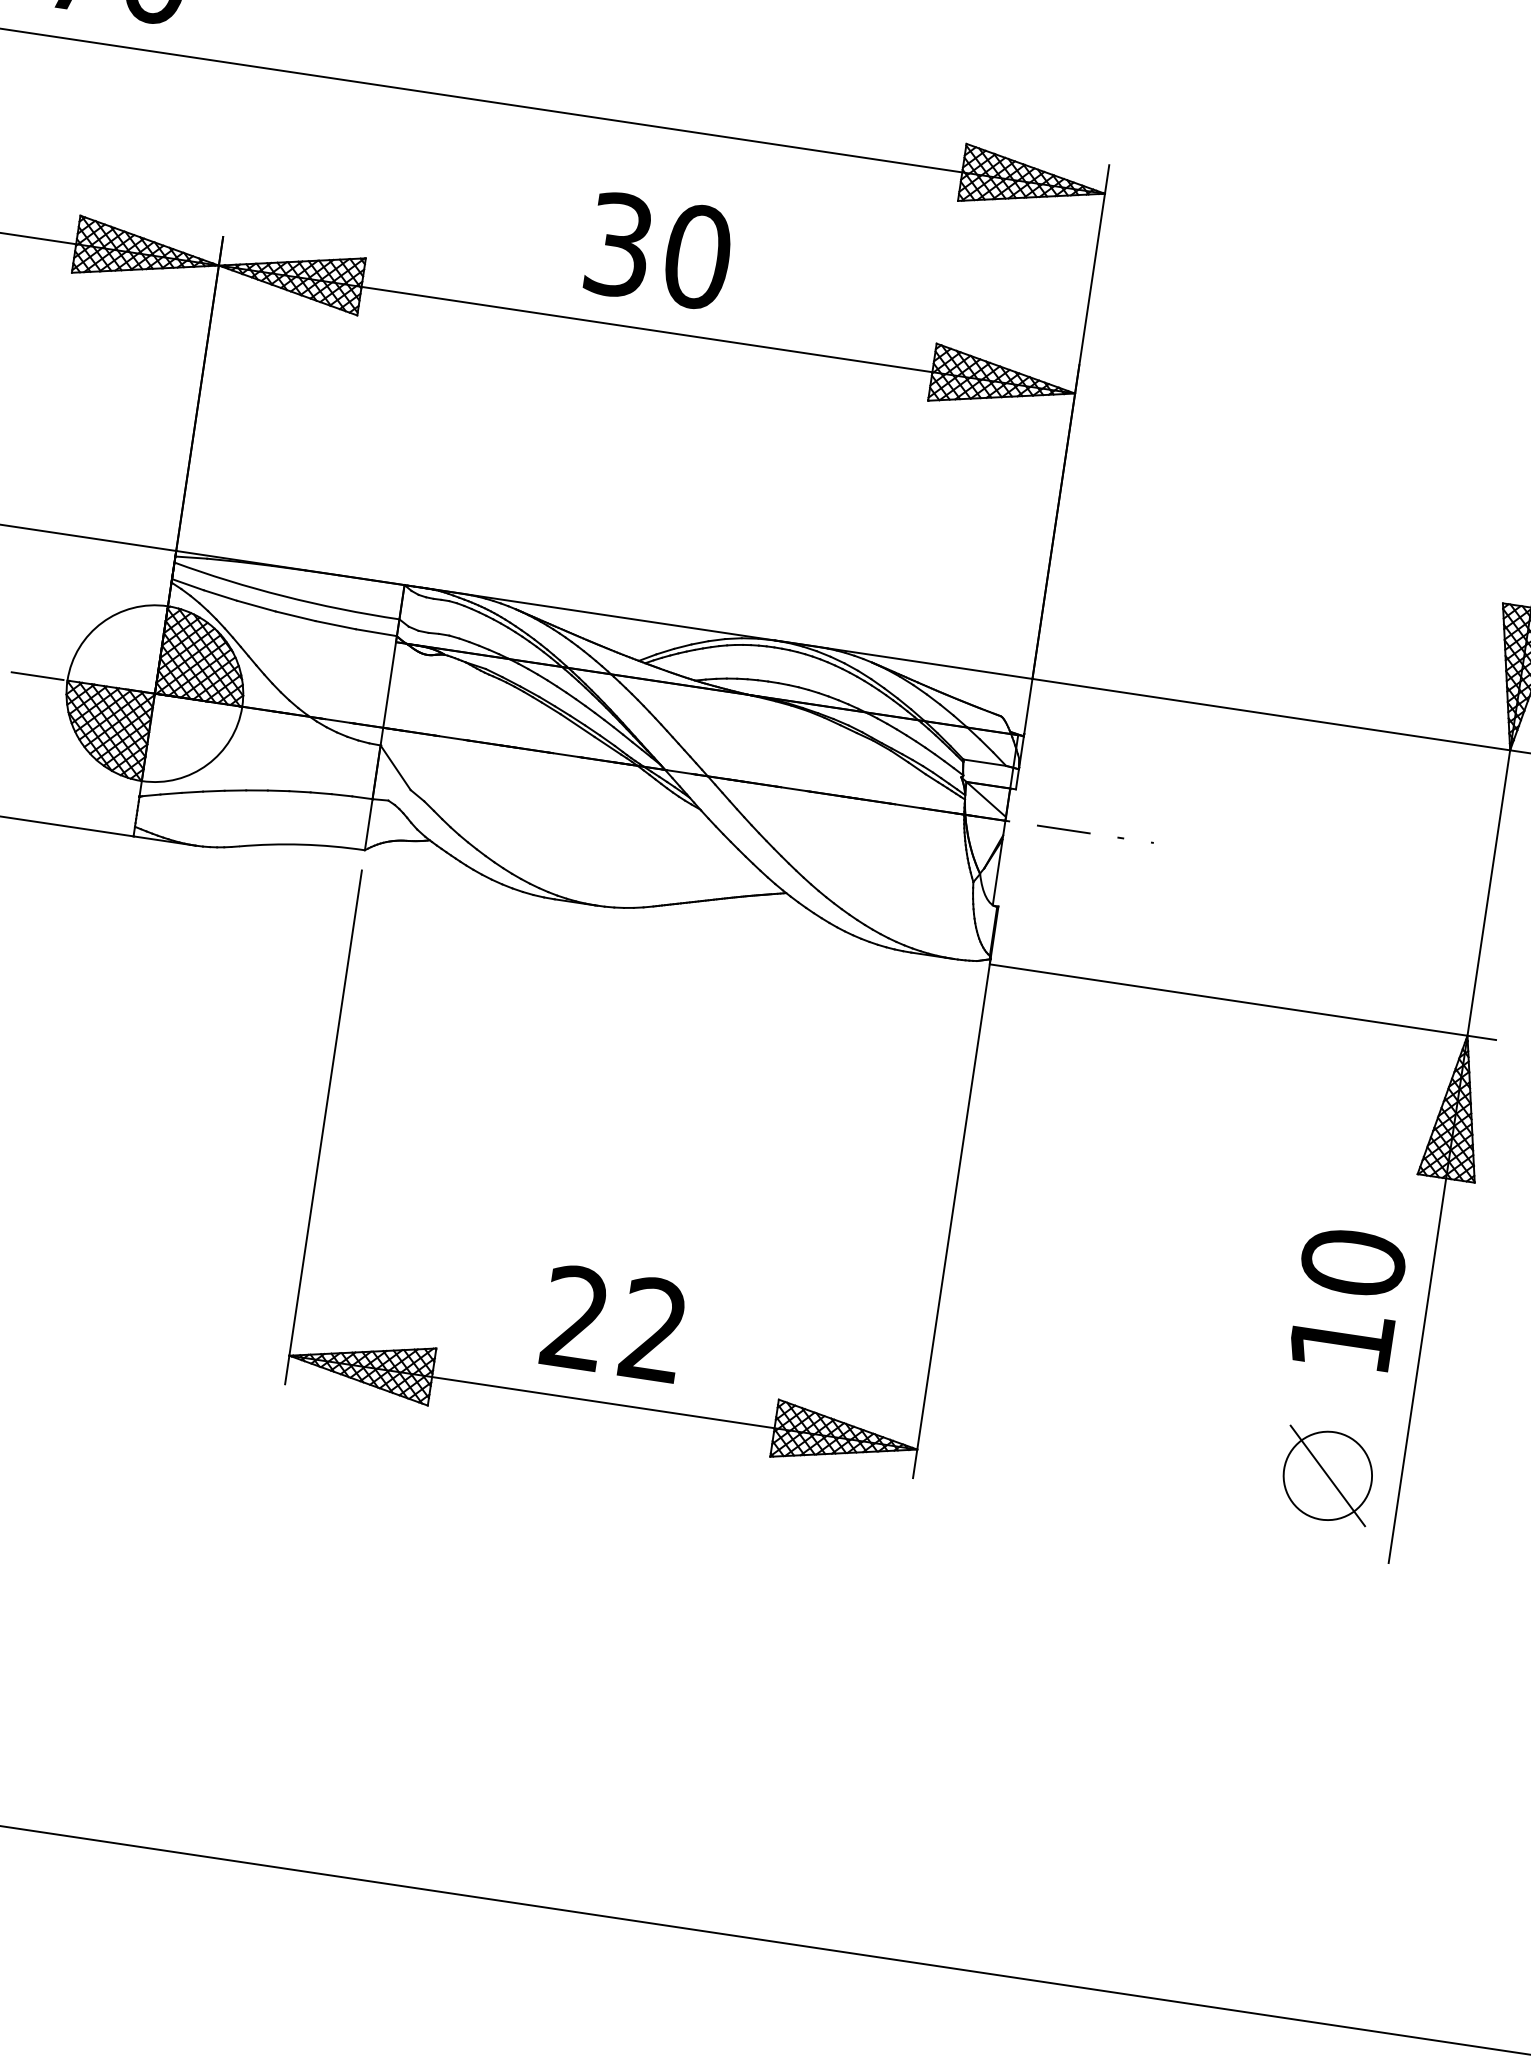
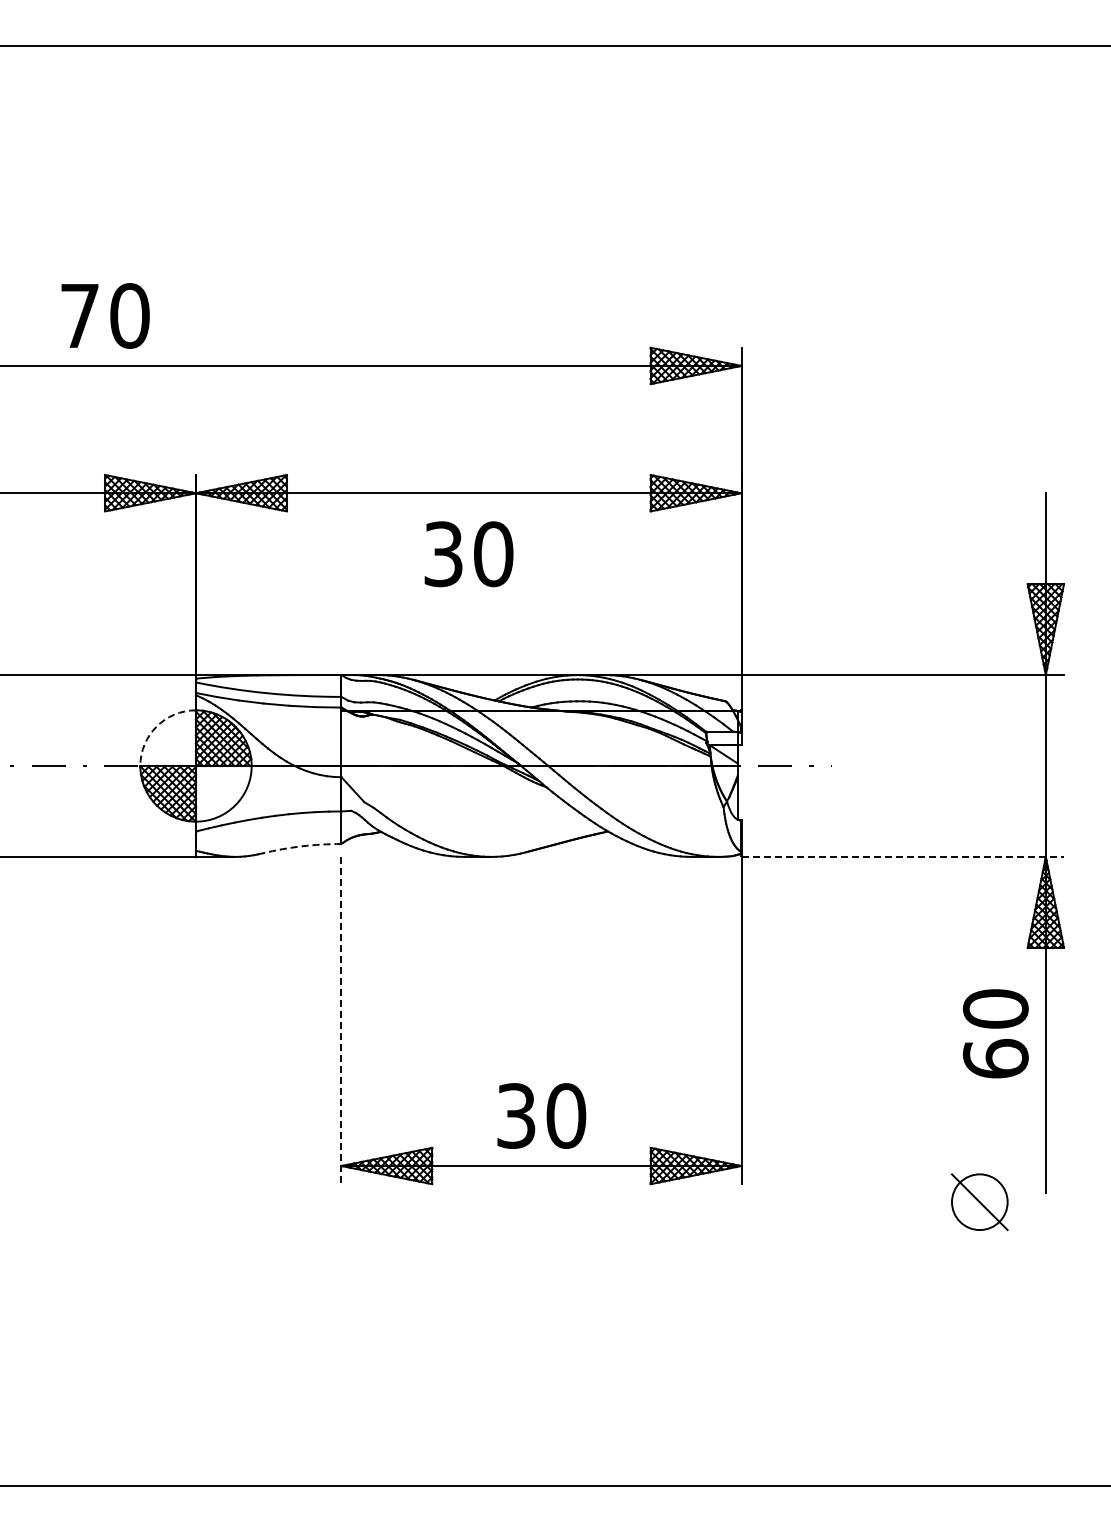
text: (658, 251) -> (468, 554), moved
arc: (102, 622) -> (156, 726), solid -> dashed
arc: (301, 844) -> (301, 846), solid -> dashed
line: (1244, 1001) -> (903, 856), solid -> dashed
line: (323, 1127) -> (341, 1020), solid -> dashed
text: (615, 1323) -> (541, 1115), 22 -> 30
text: (1341, 1340) -> (995, 1058), 10 -> 60
part: (1327, 1476) -> (979, 1202), moved

